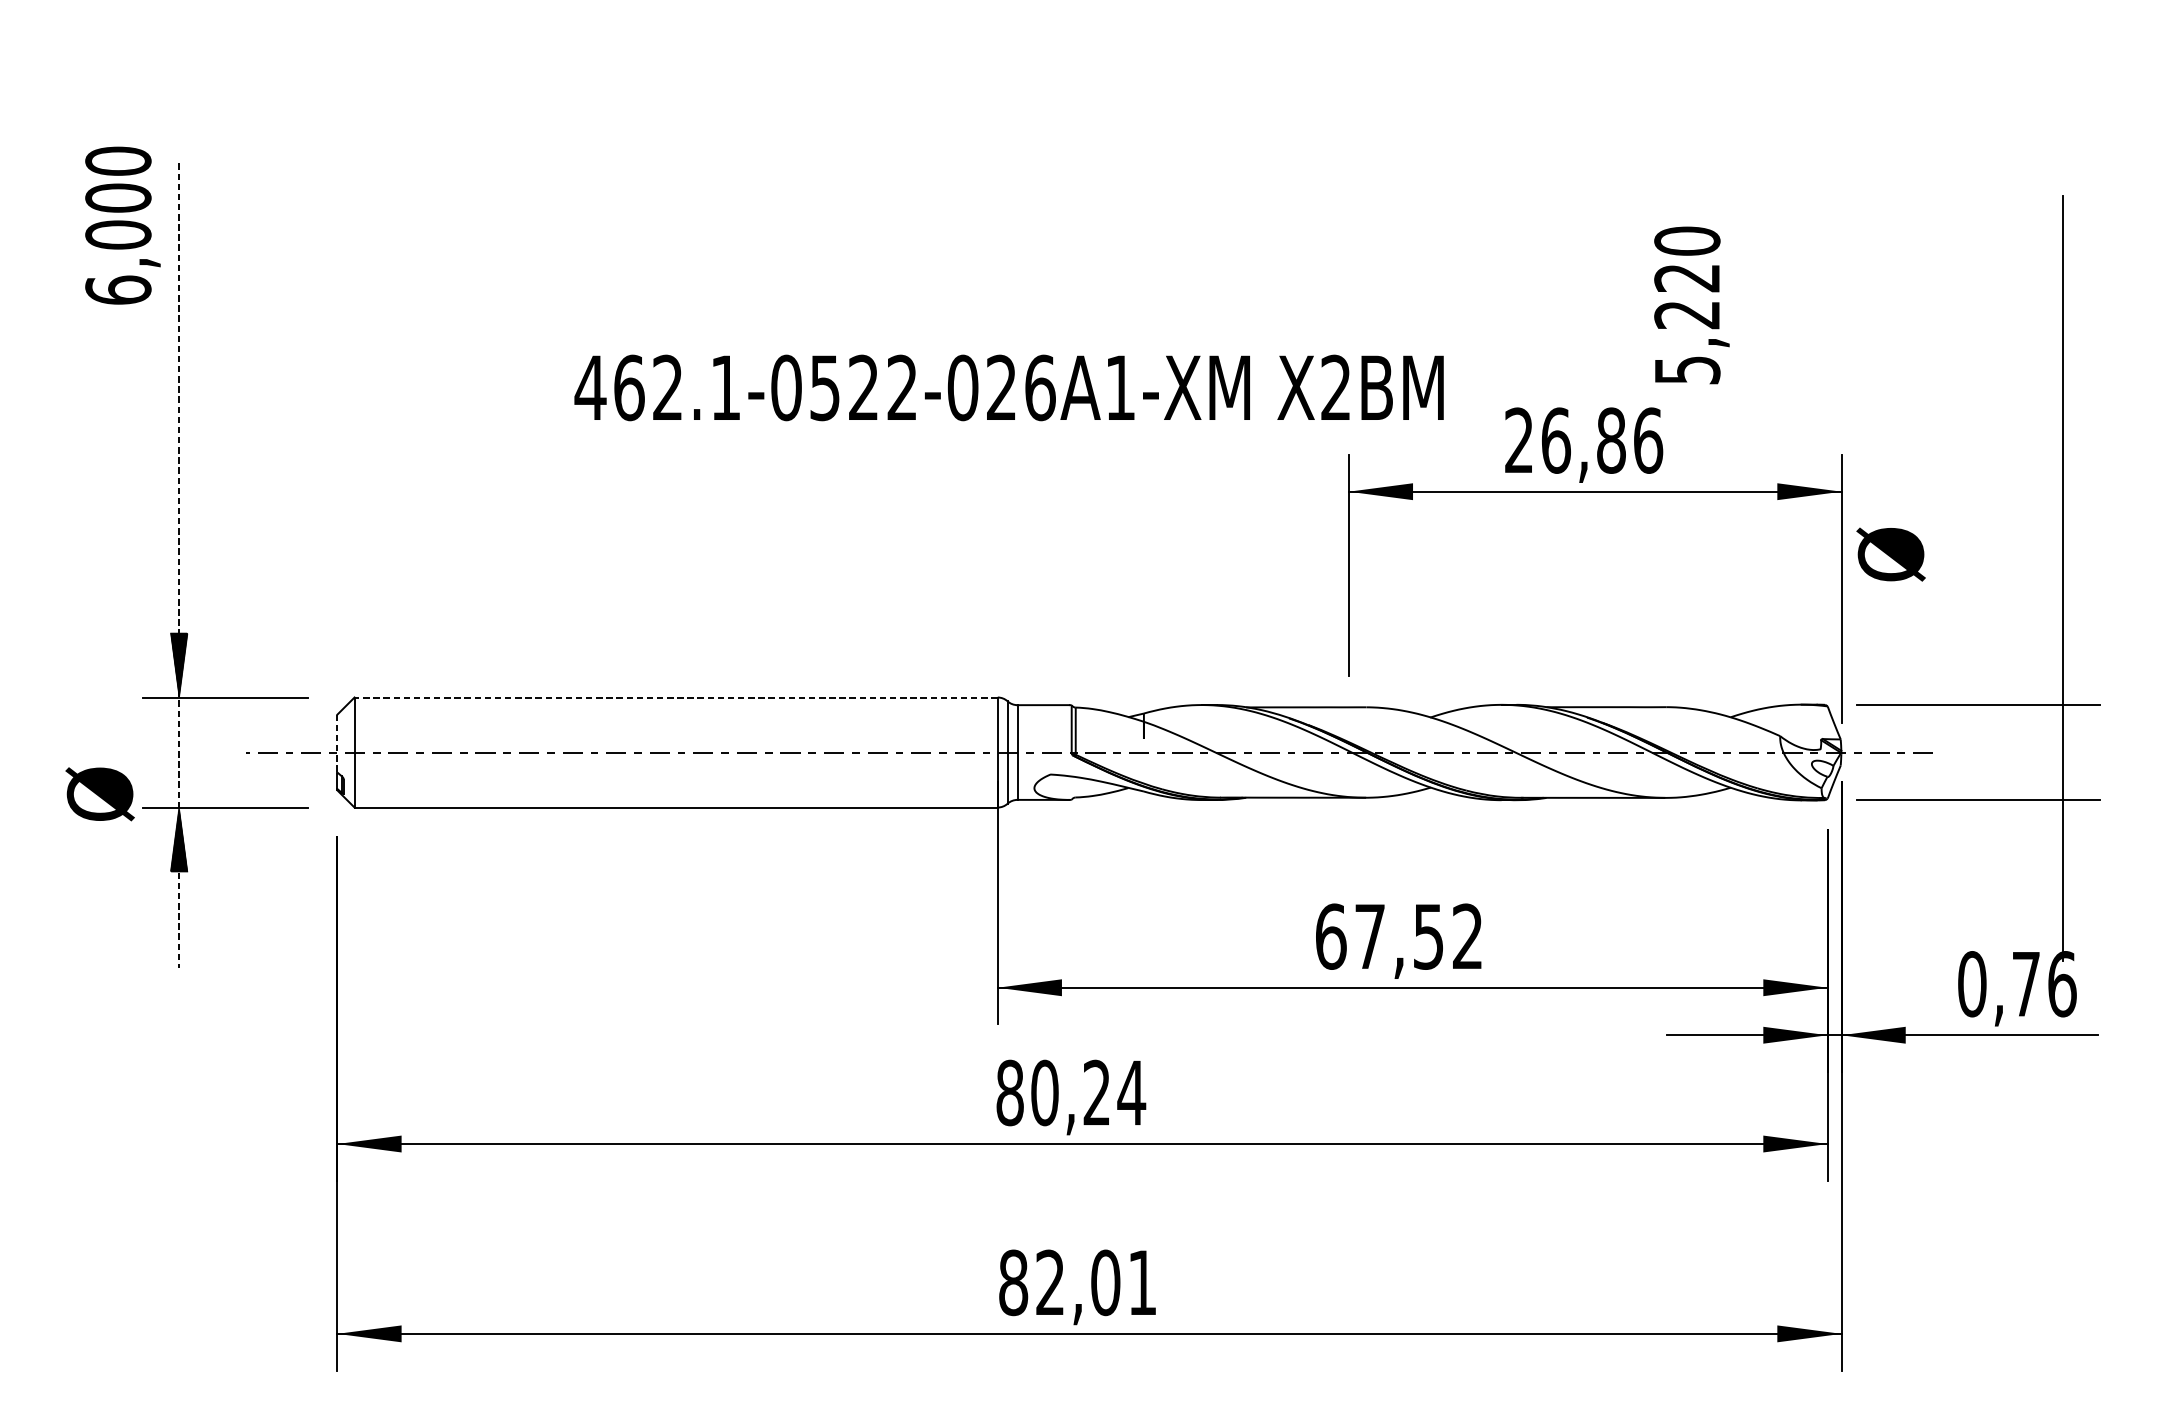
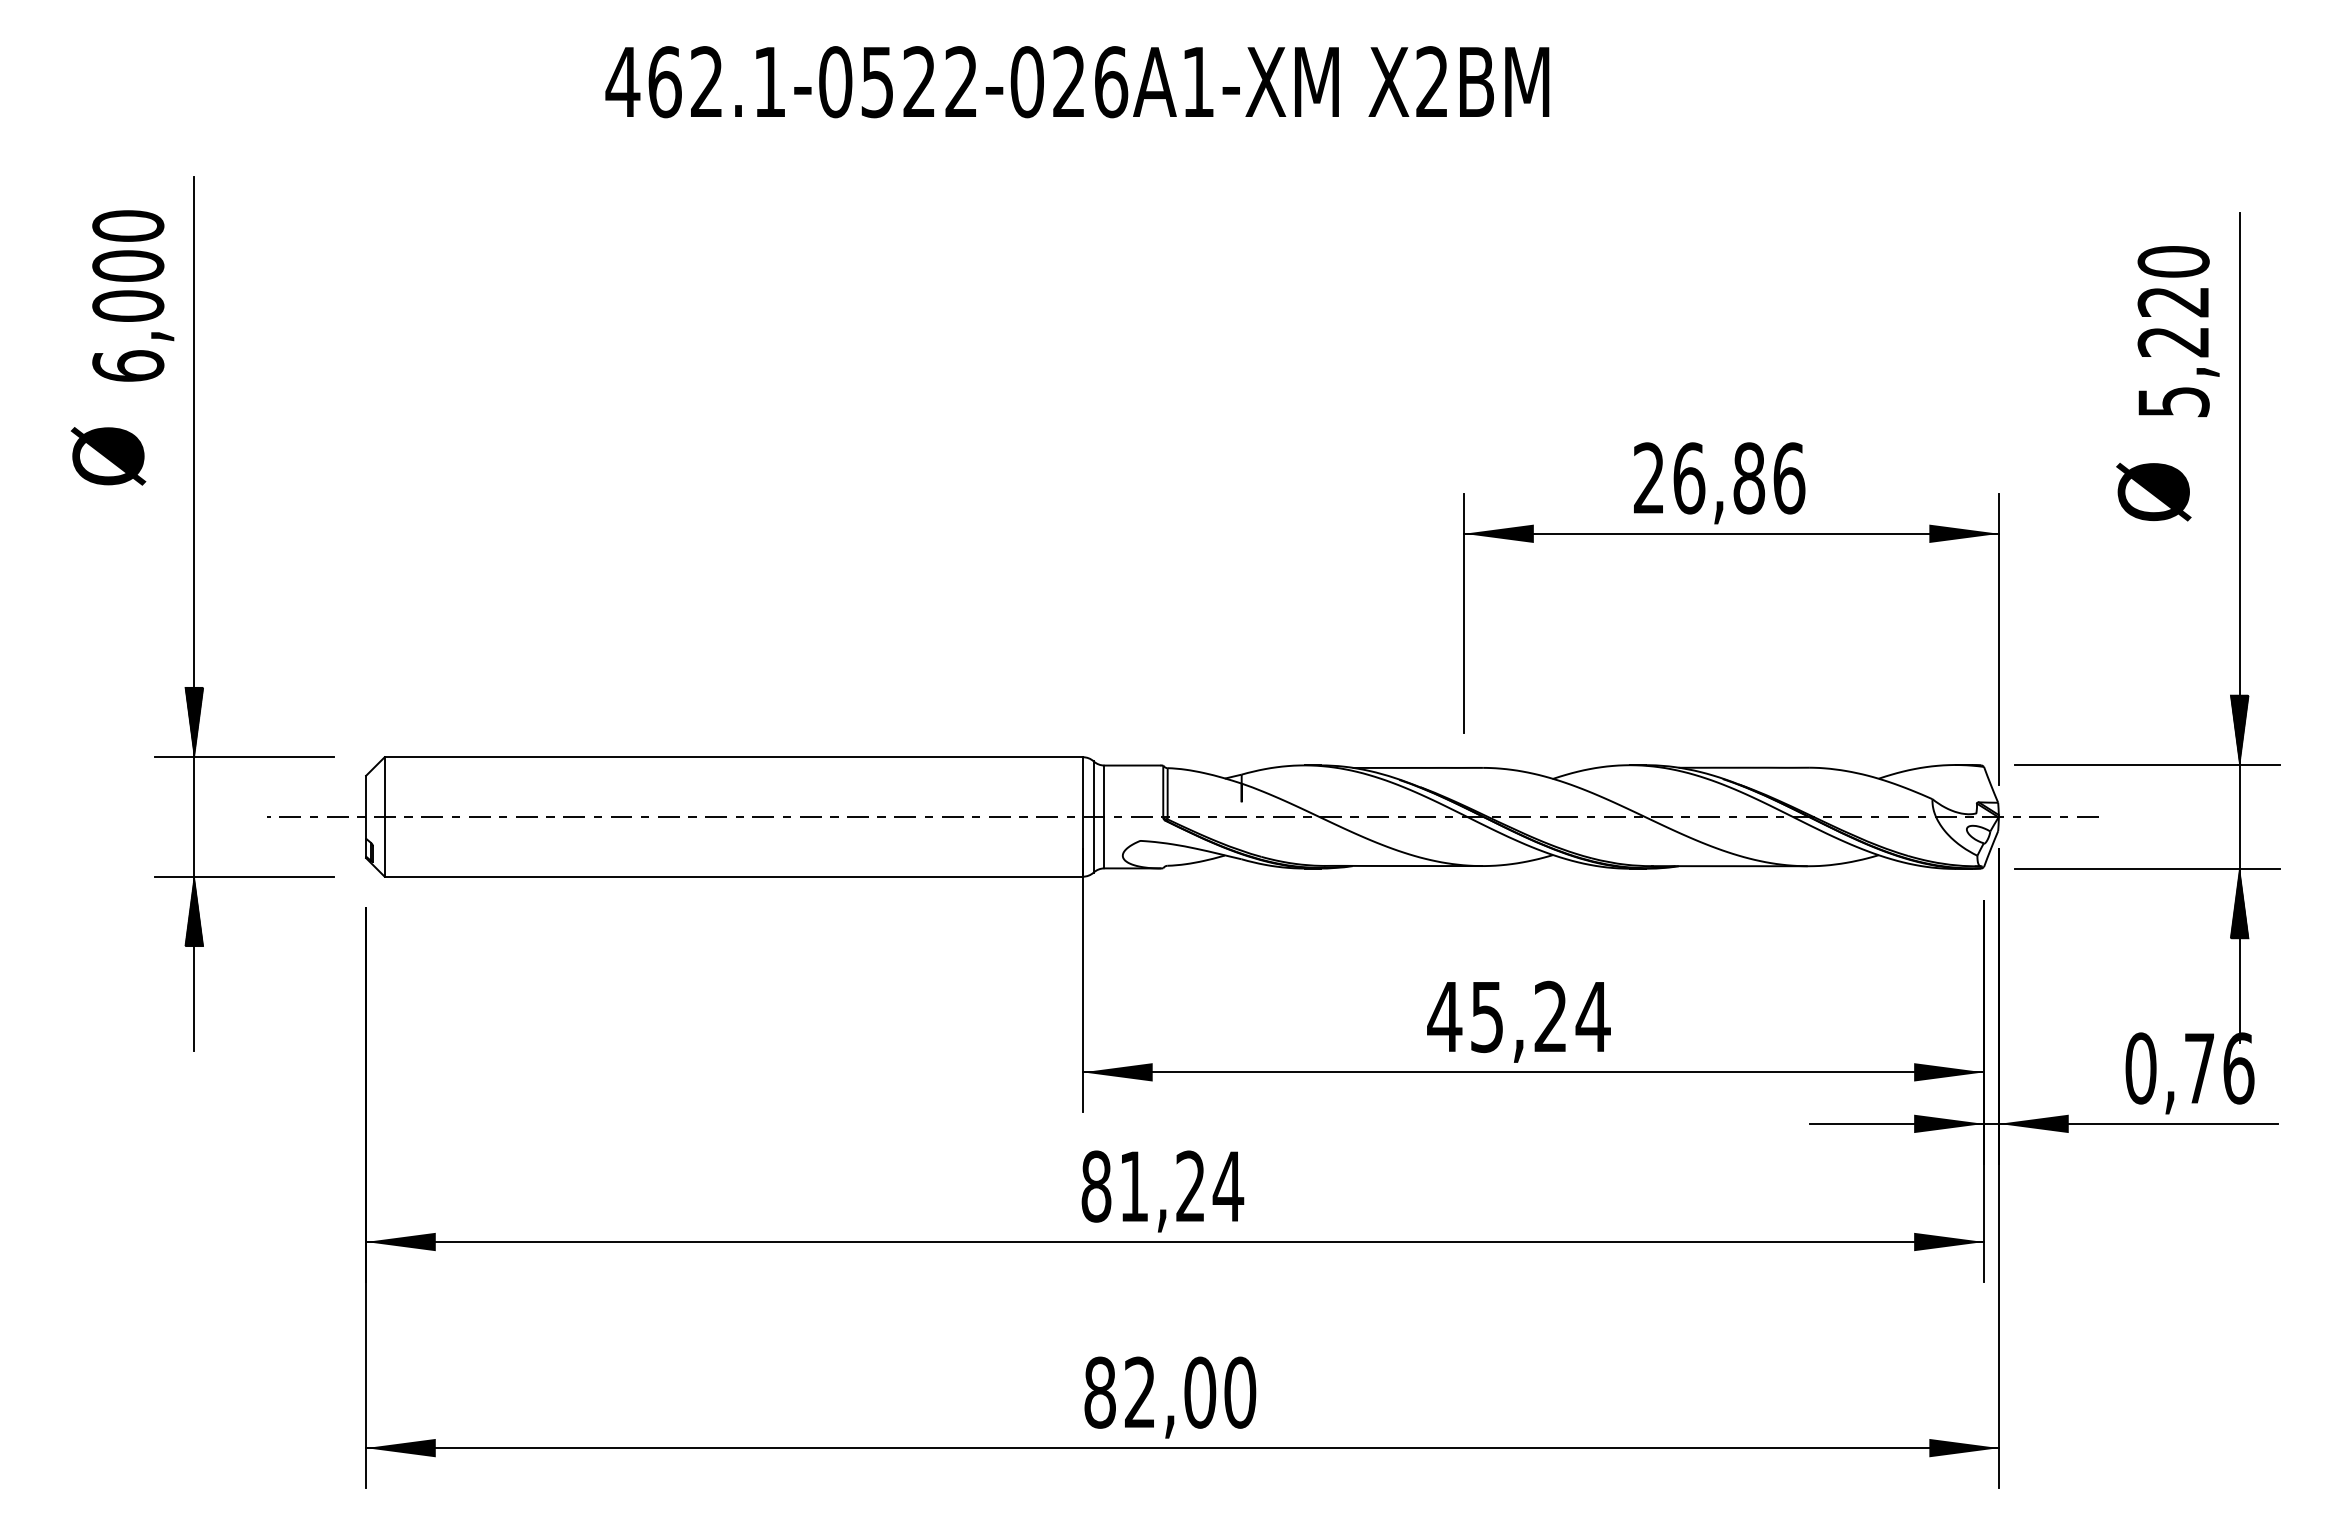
text: (123, 225) -> (133, 295), moved
text: (1691, 305) -> (2178, 331), moved
text: (1009, 388) -> (1077, 82), moved
text: (1890, 554) -> (2153, 492), moved
line: (179, 566) -> (194, 614), dashed -> solid
hatch: (2063, 671) -> (2239, 729), added
line: (675, 697) -> (733, 757), dashed -> solid
line: (337, 743) -> (366, 807), dashed -> solid
text: (100, 794) -> (108, 456), moved
hatch: (2063, 832) -> (2239, 903), added
text: (1398, 936) -> (1518, 1016), 67,52 -> 45,24
text: (1045, 1092) -> (1134, 1186), 80,24 -> 81,24
text: (1142, 1282) -> (1240, 1392), 82,01 -> 82,00

